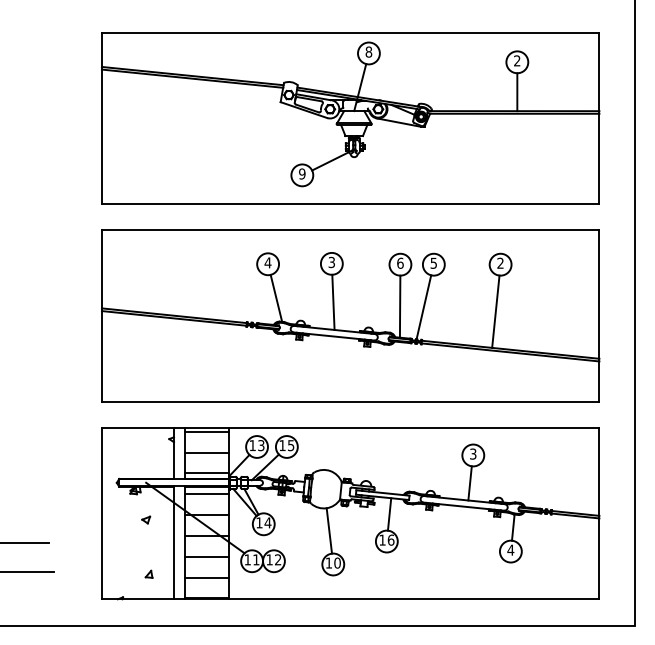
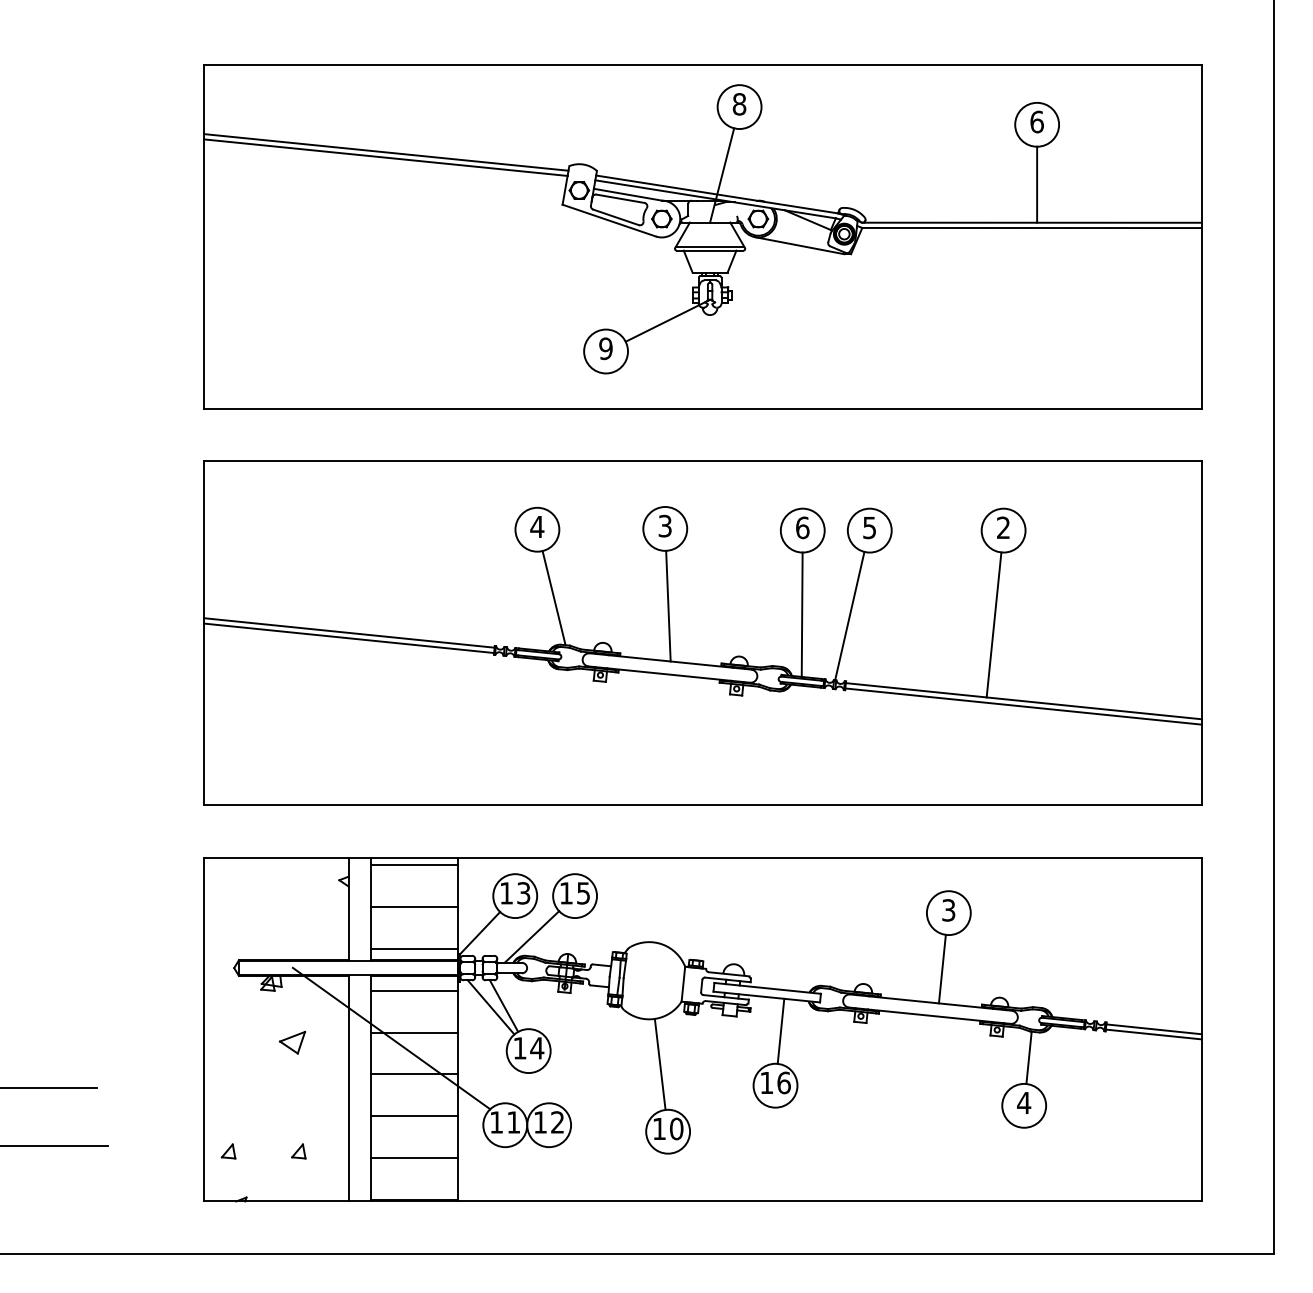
text: (517, 60) -> (1037, 121), 2 -> 6
part: (146, 519) -> (293, 1041), size x1.6
part: (113, 573) -> (227, 1149), added

